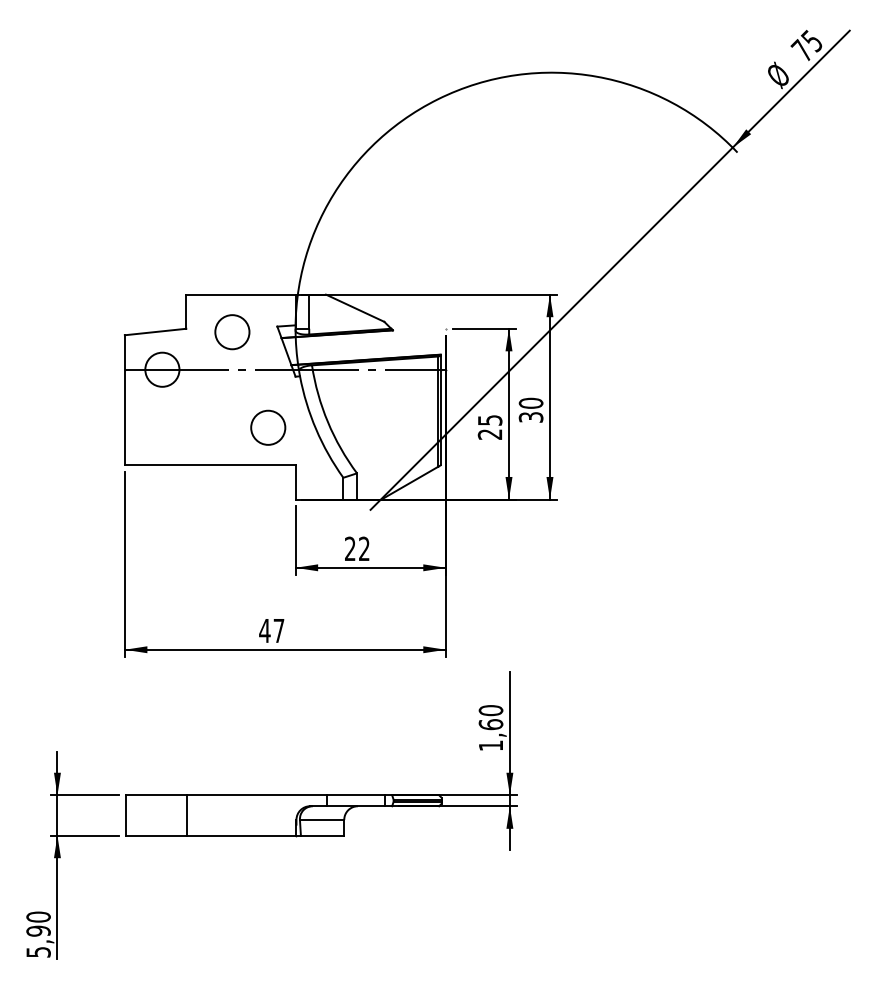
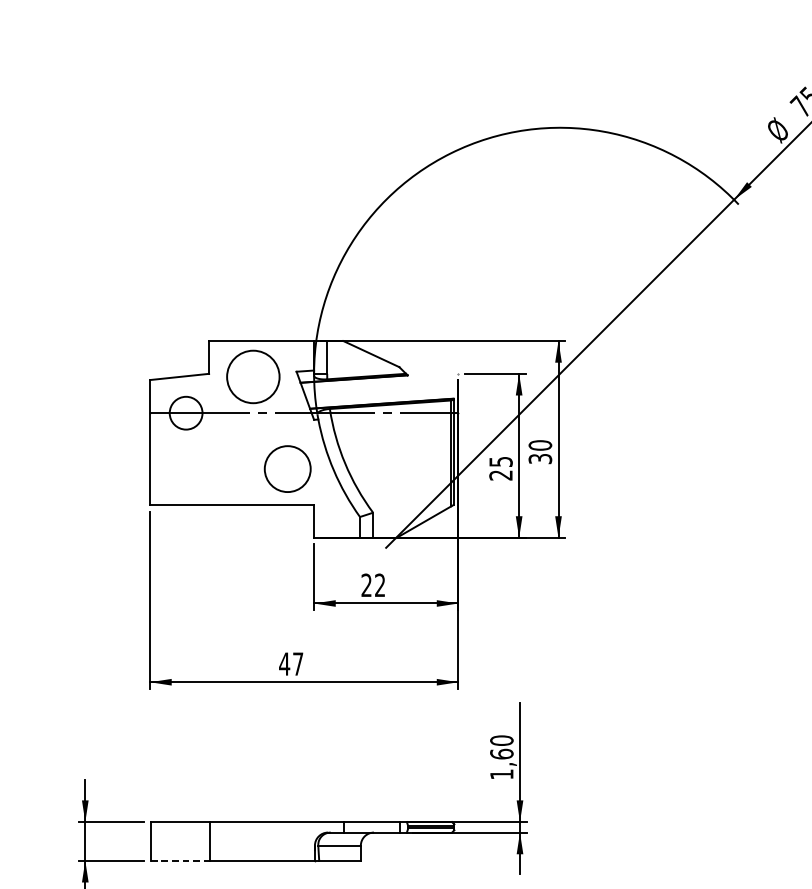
circle: (232, 332) -> (253, 377), size x1.6
circle: (268, 427) -> (288, 468), size x1.4
line: (156, 835) -> (180, 860), solid -> dashed

